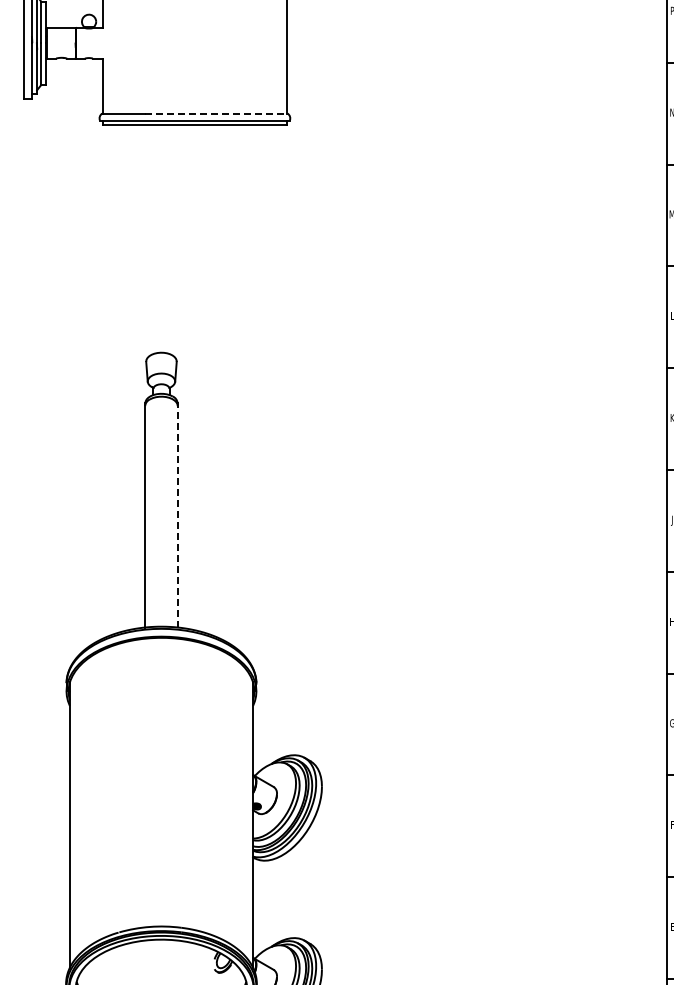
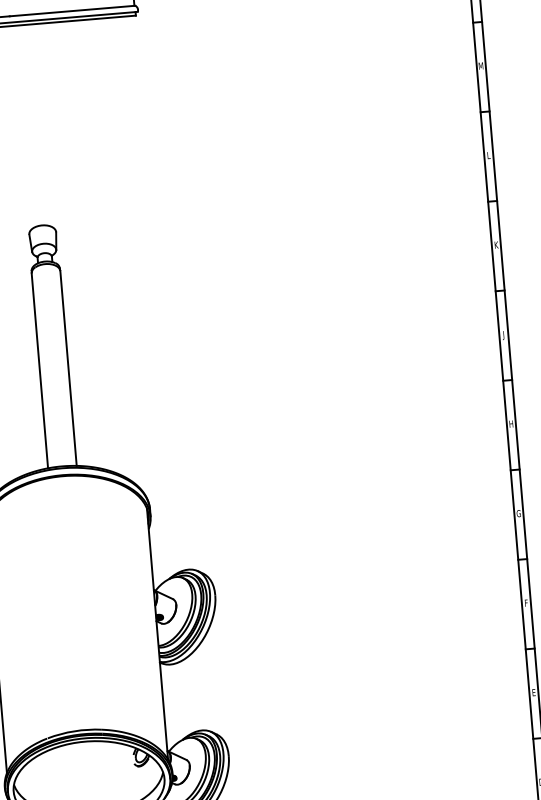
line: (216, 113) -> (72, 10), dashed -> solid
line: (177, 516) -> (68, 368), dashed -> solid

